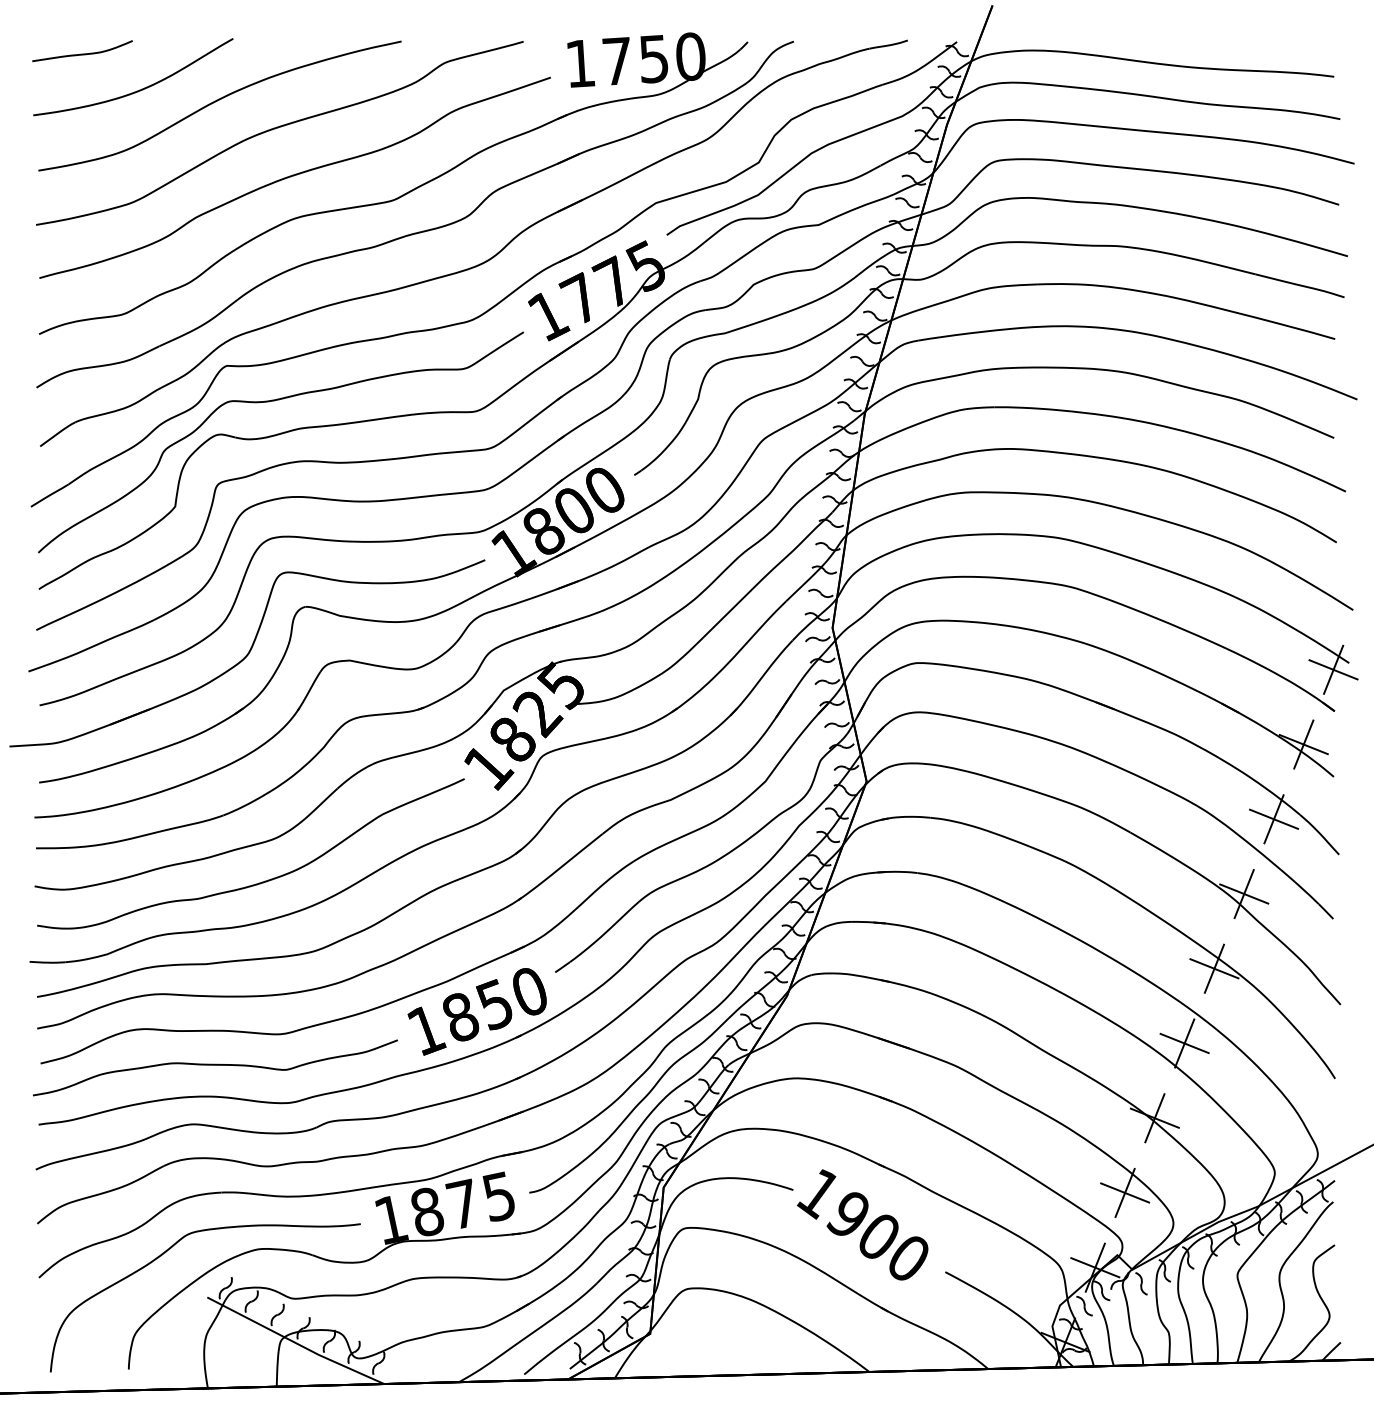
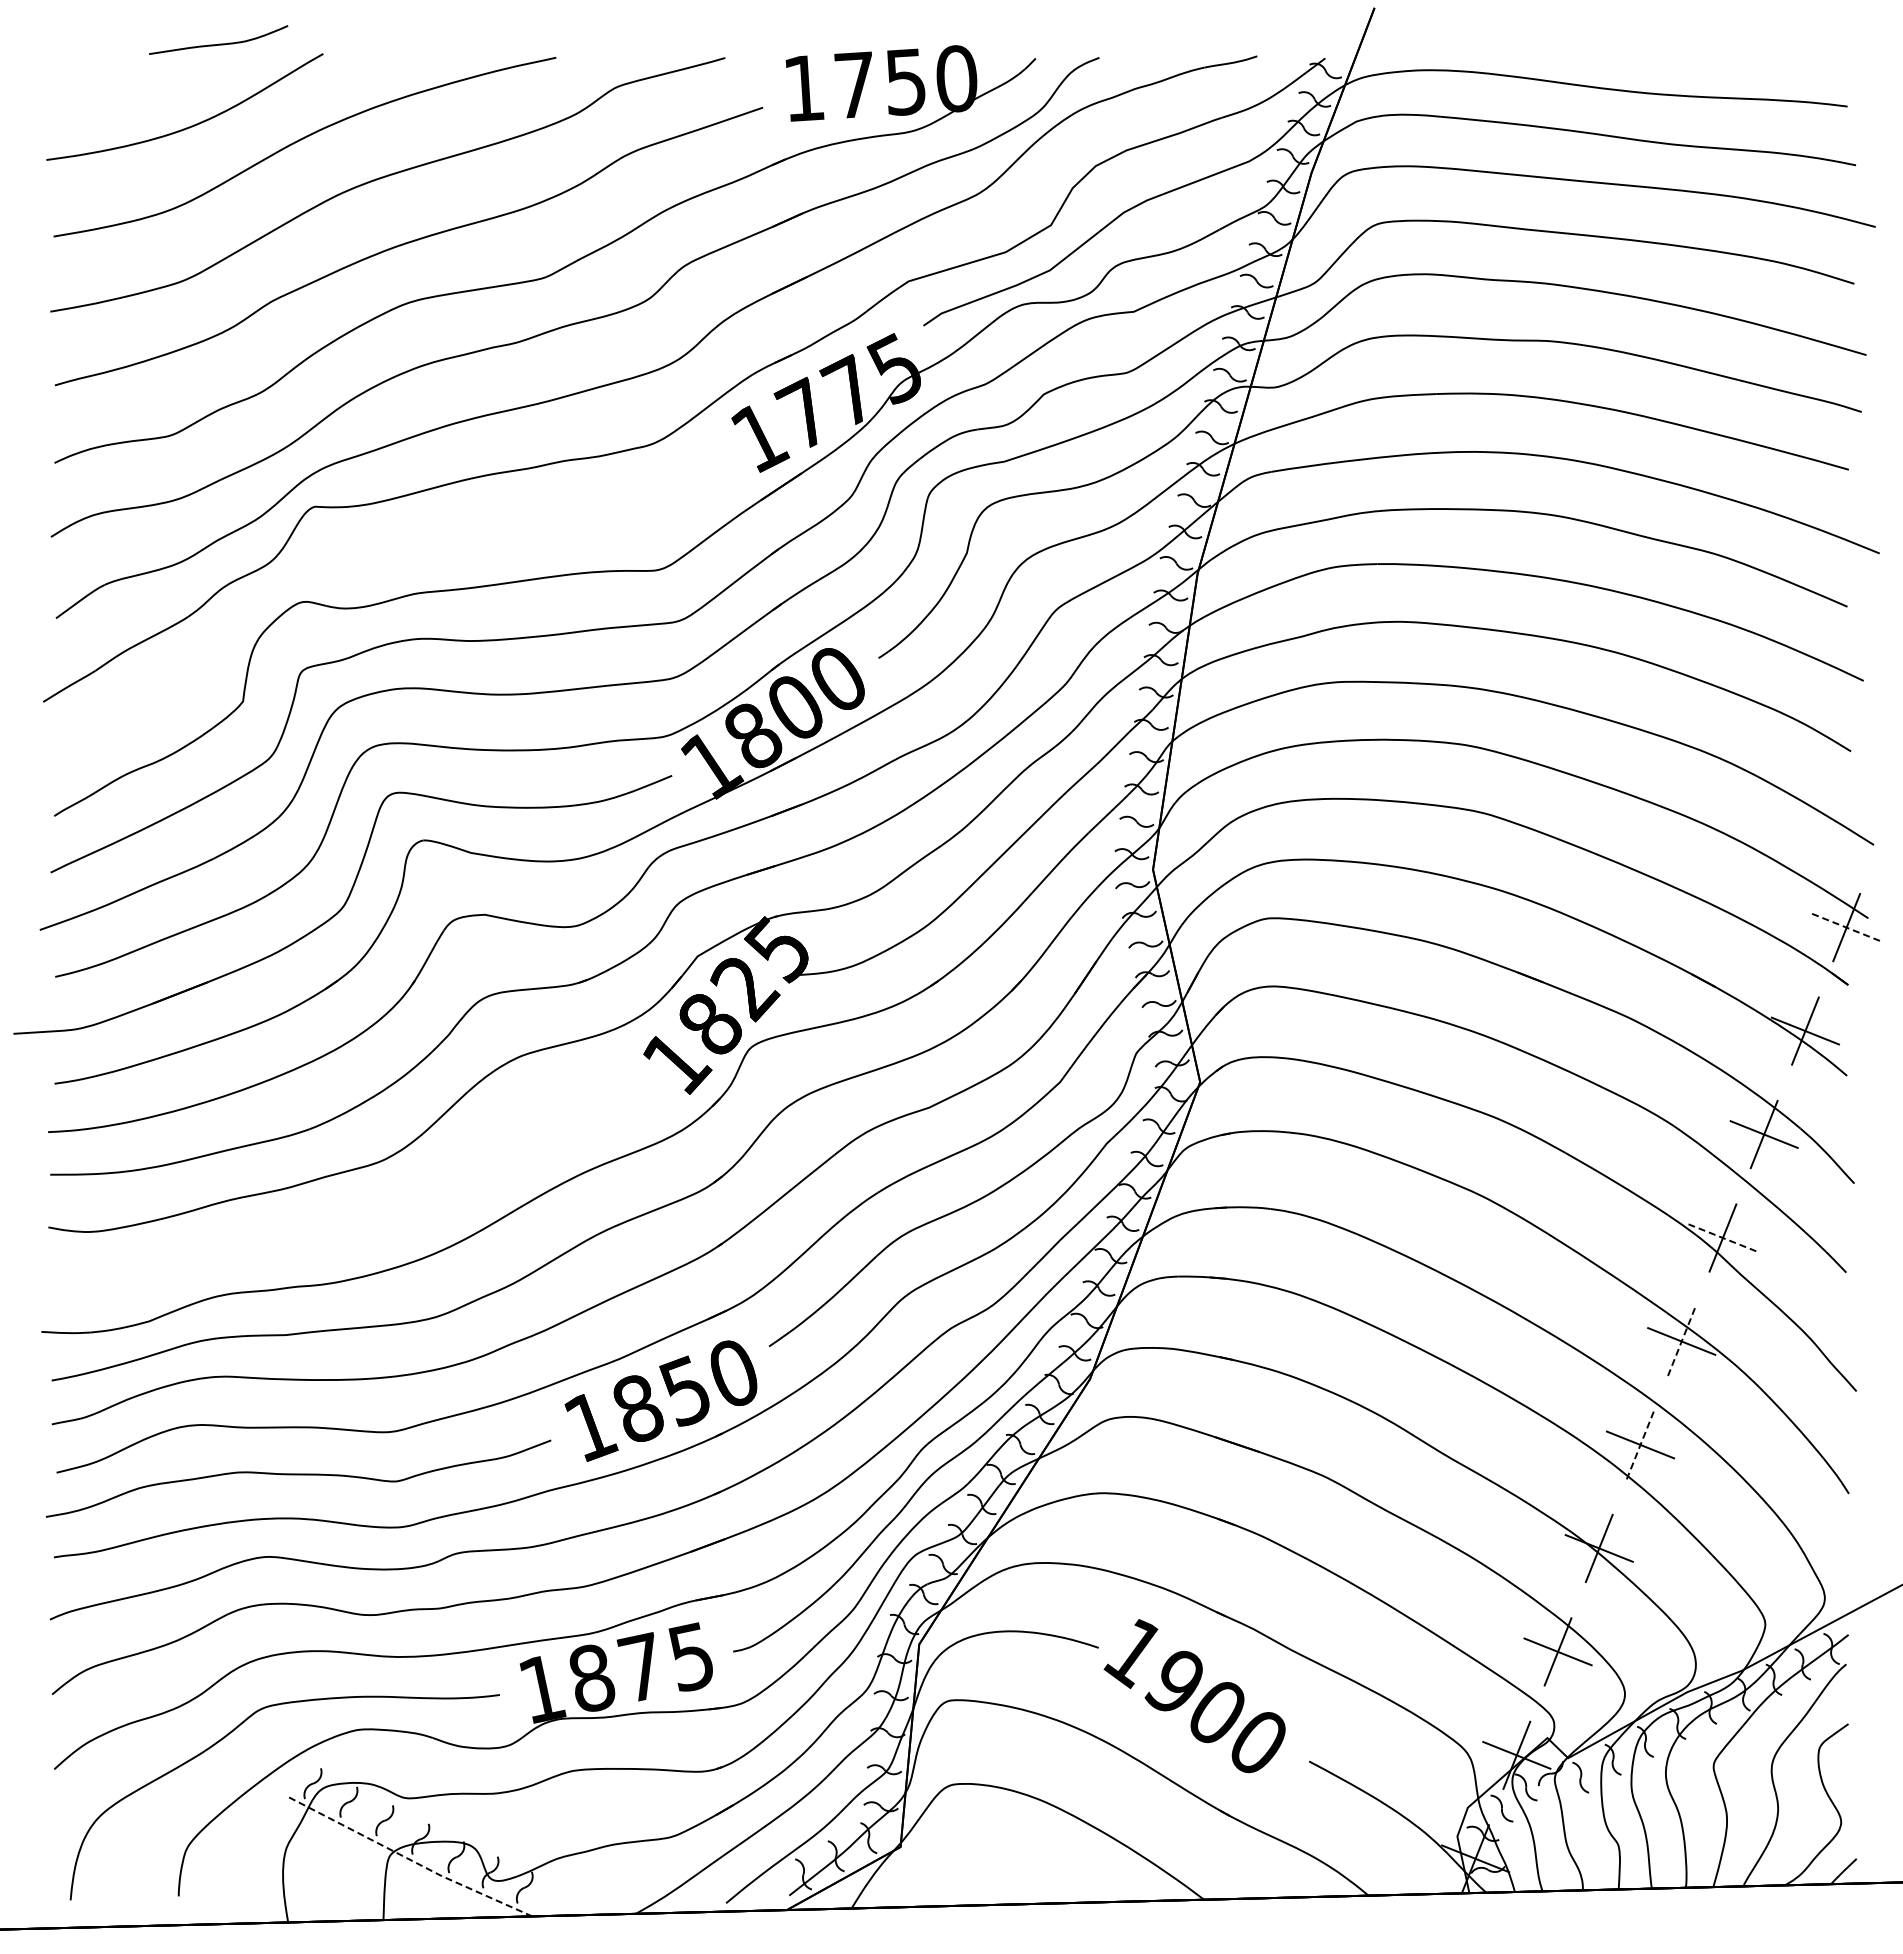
curve: (82, 53) -> (218, 43), moved
curve: (271, 401) -> (376, 556), removed
line: (1333, 669) -> (1846, 927), solid -> dashed
curve: (259, 882) -> (359, 1222), removed
line: (1243, 894) -> (1722, 1238), solid -> dashed
line: (1214, 968) -> (1681, 1341), solid -> dashed
line: (1184, 1043) -> (1640, 1444), solid -> dashed
line: (294, 1342) -> (408, 1859), solid -> dashed

